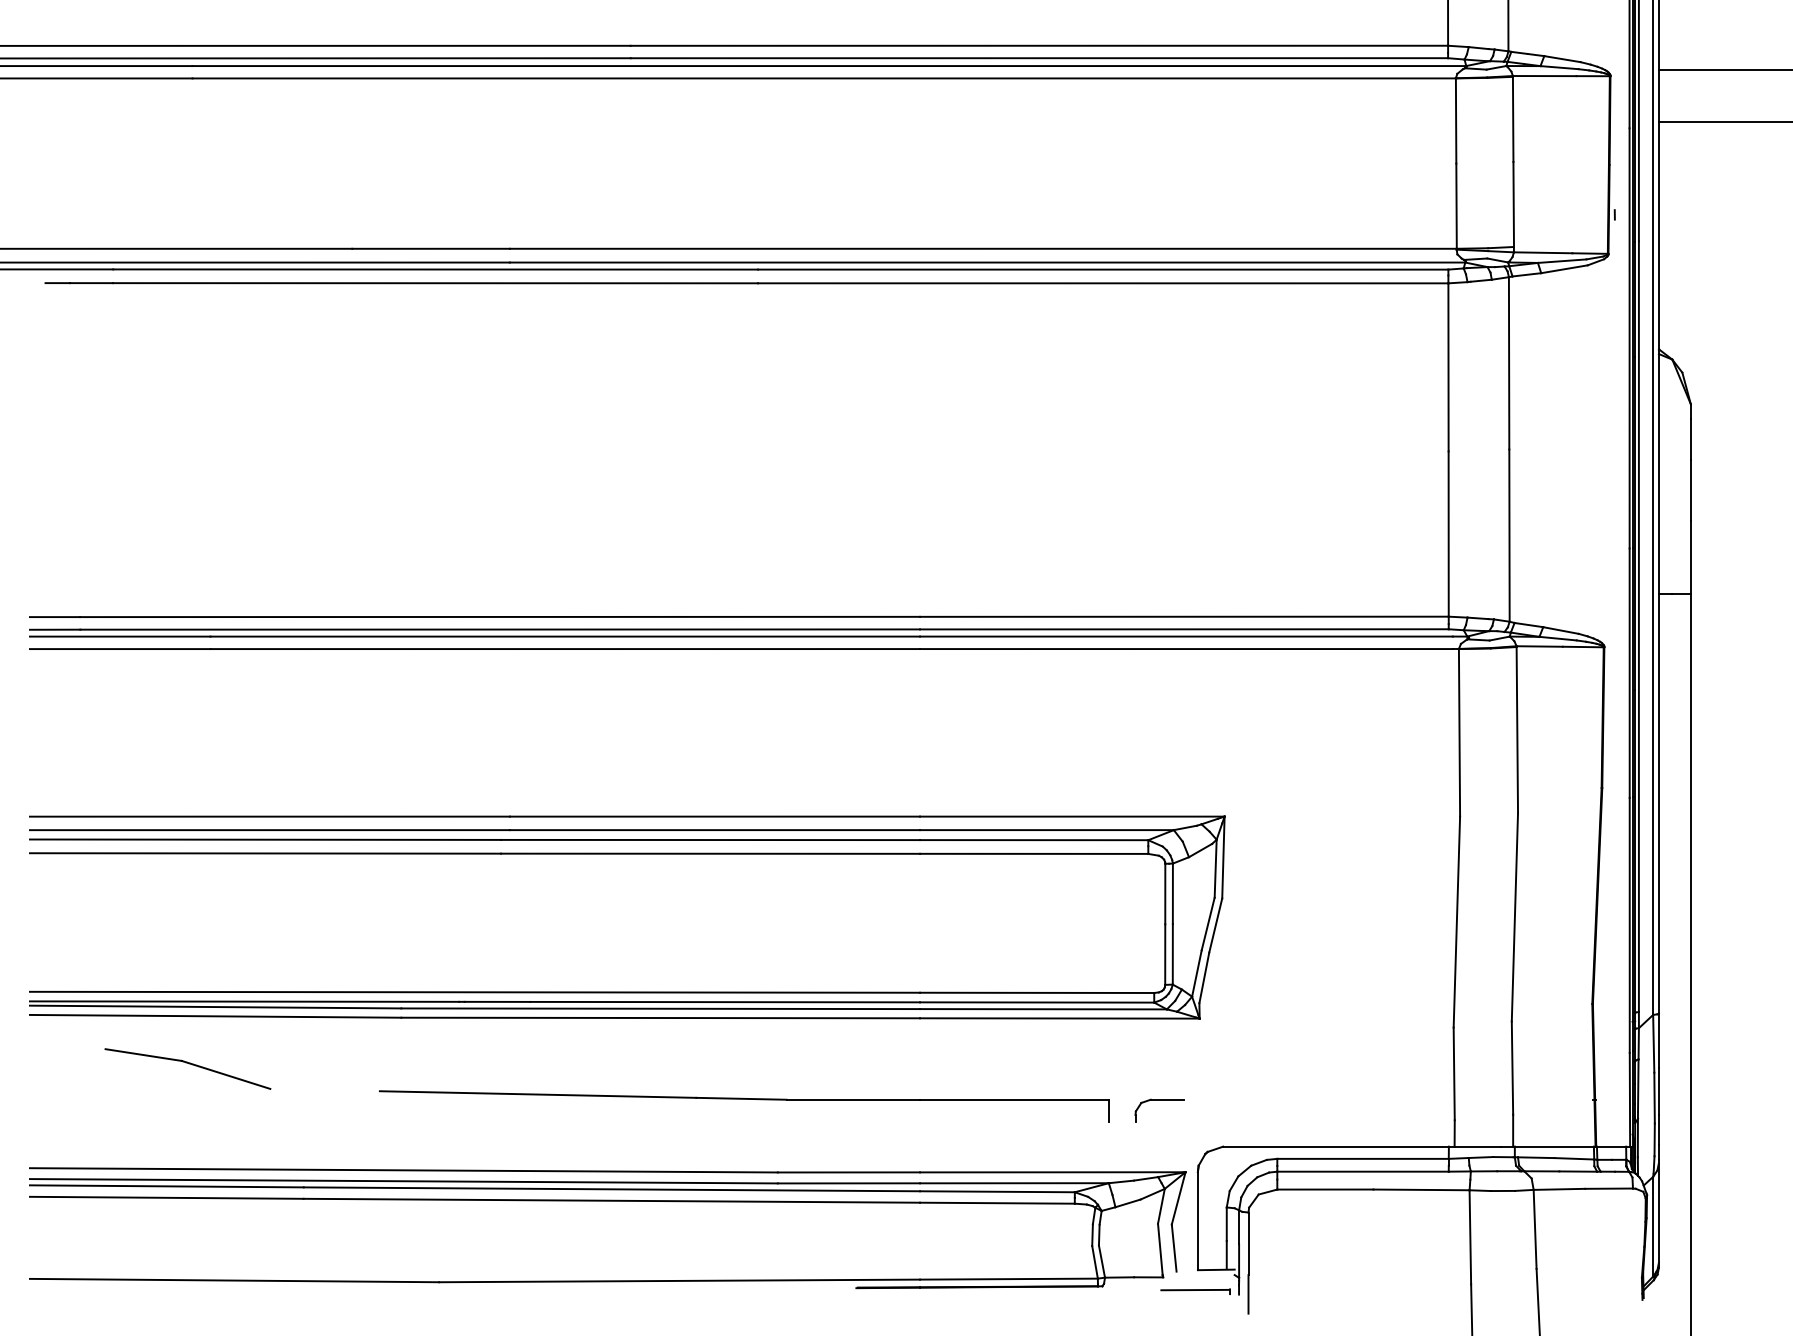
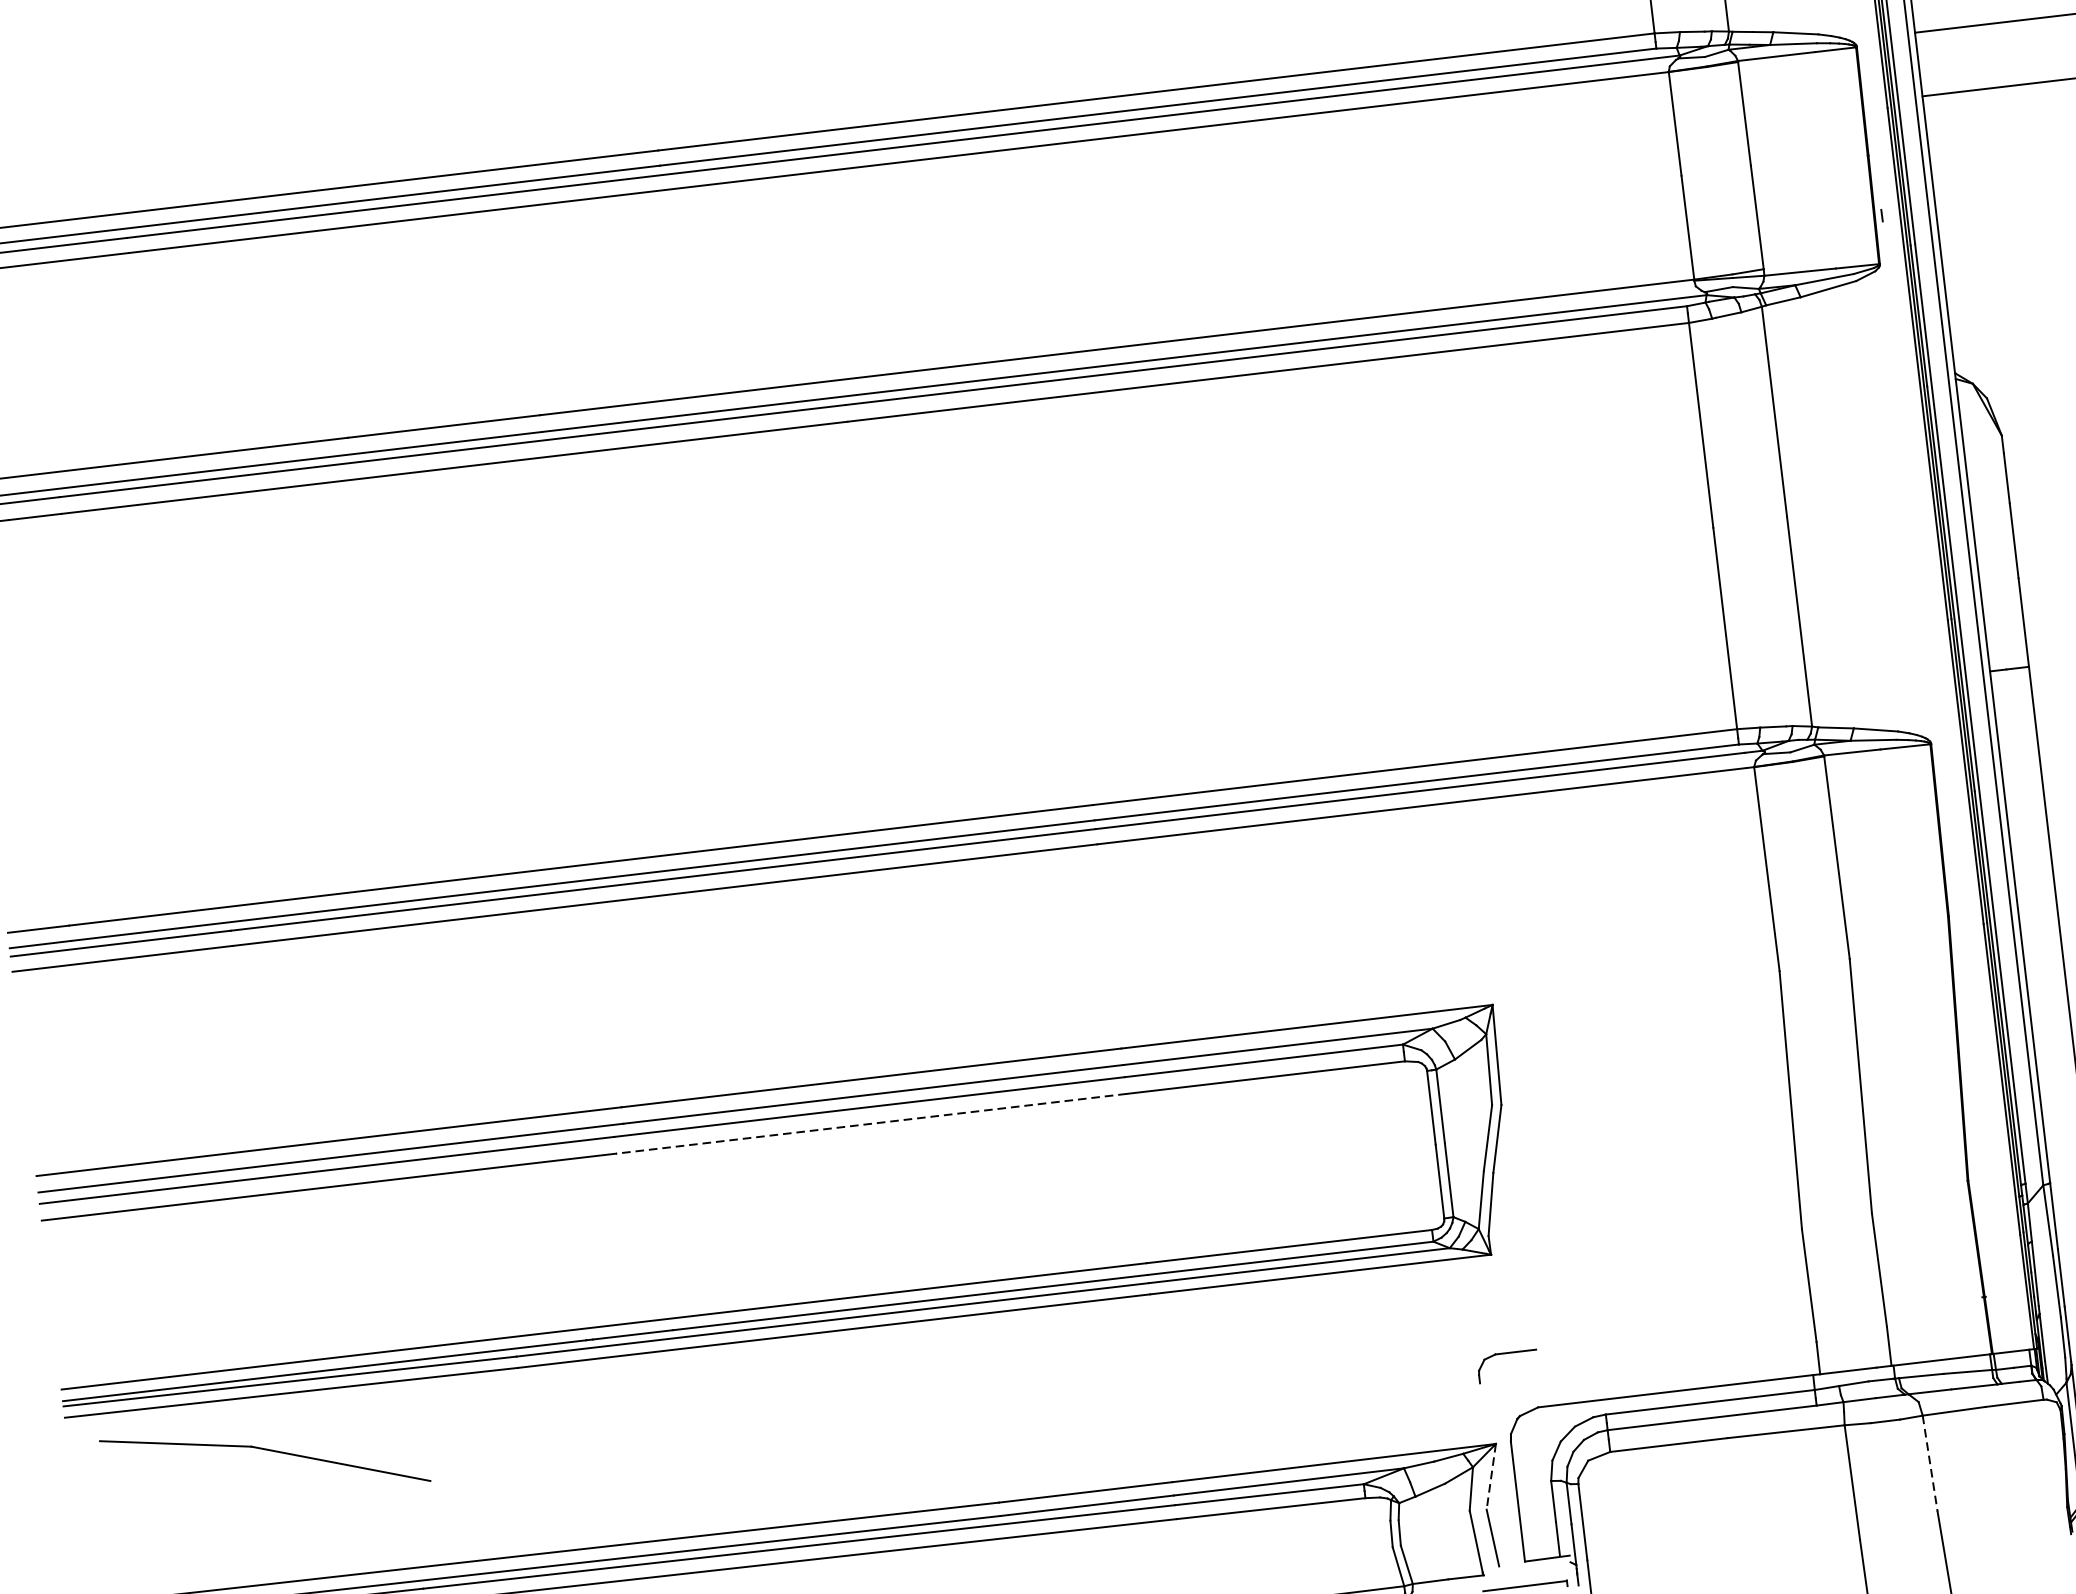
line: (710, 853) -> (871, 1123), solid -> dashed
part: (187, 1068) -> (264, 1460), size x1.6
part: (744, 1099) -> (947, 1418), removed
part: (1159, 1100) -> (1506, 1354), moved
line: (1178, 1198) -> (1491, 1476), solid -> dashed
line: (1535, 1229) -> (1930, 1463), solid -> dashed

